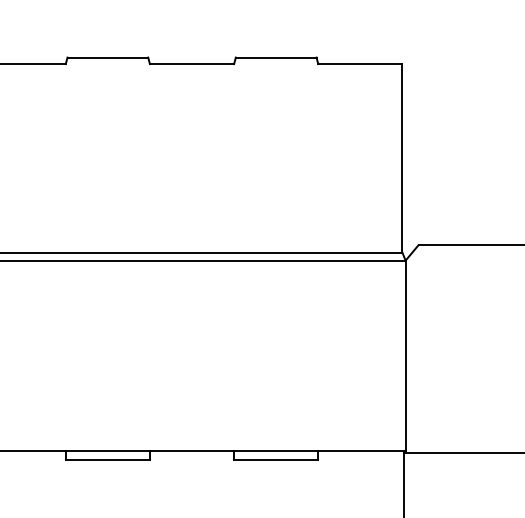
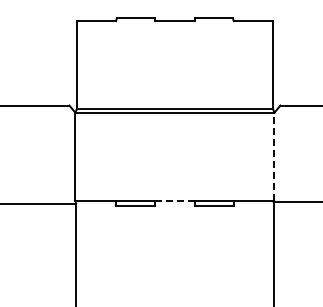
line: (405, 354) -> (274, 156), solid -> dashed
line: (191, 451) -> (174, 201), solid -> dashed

